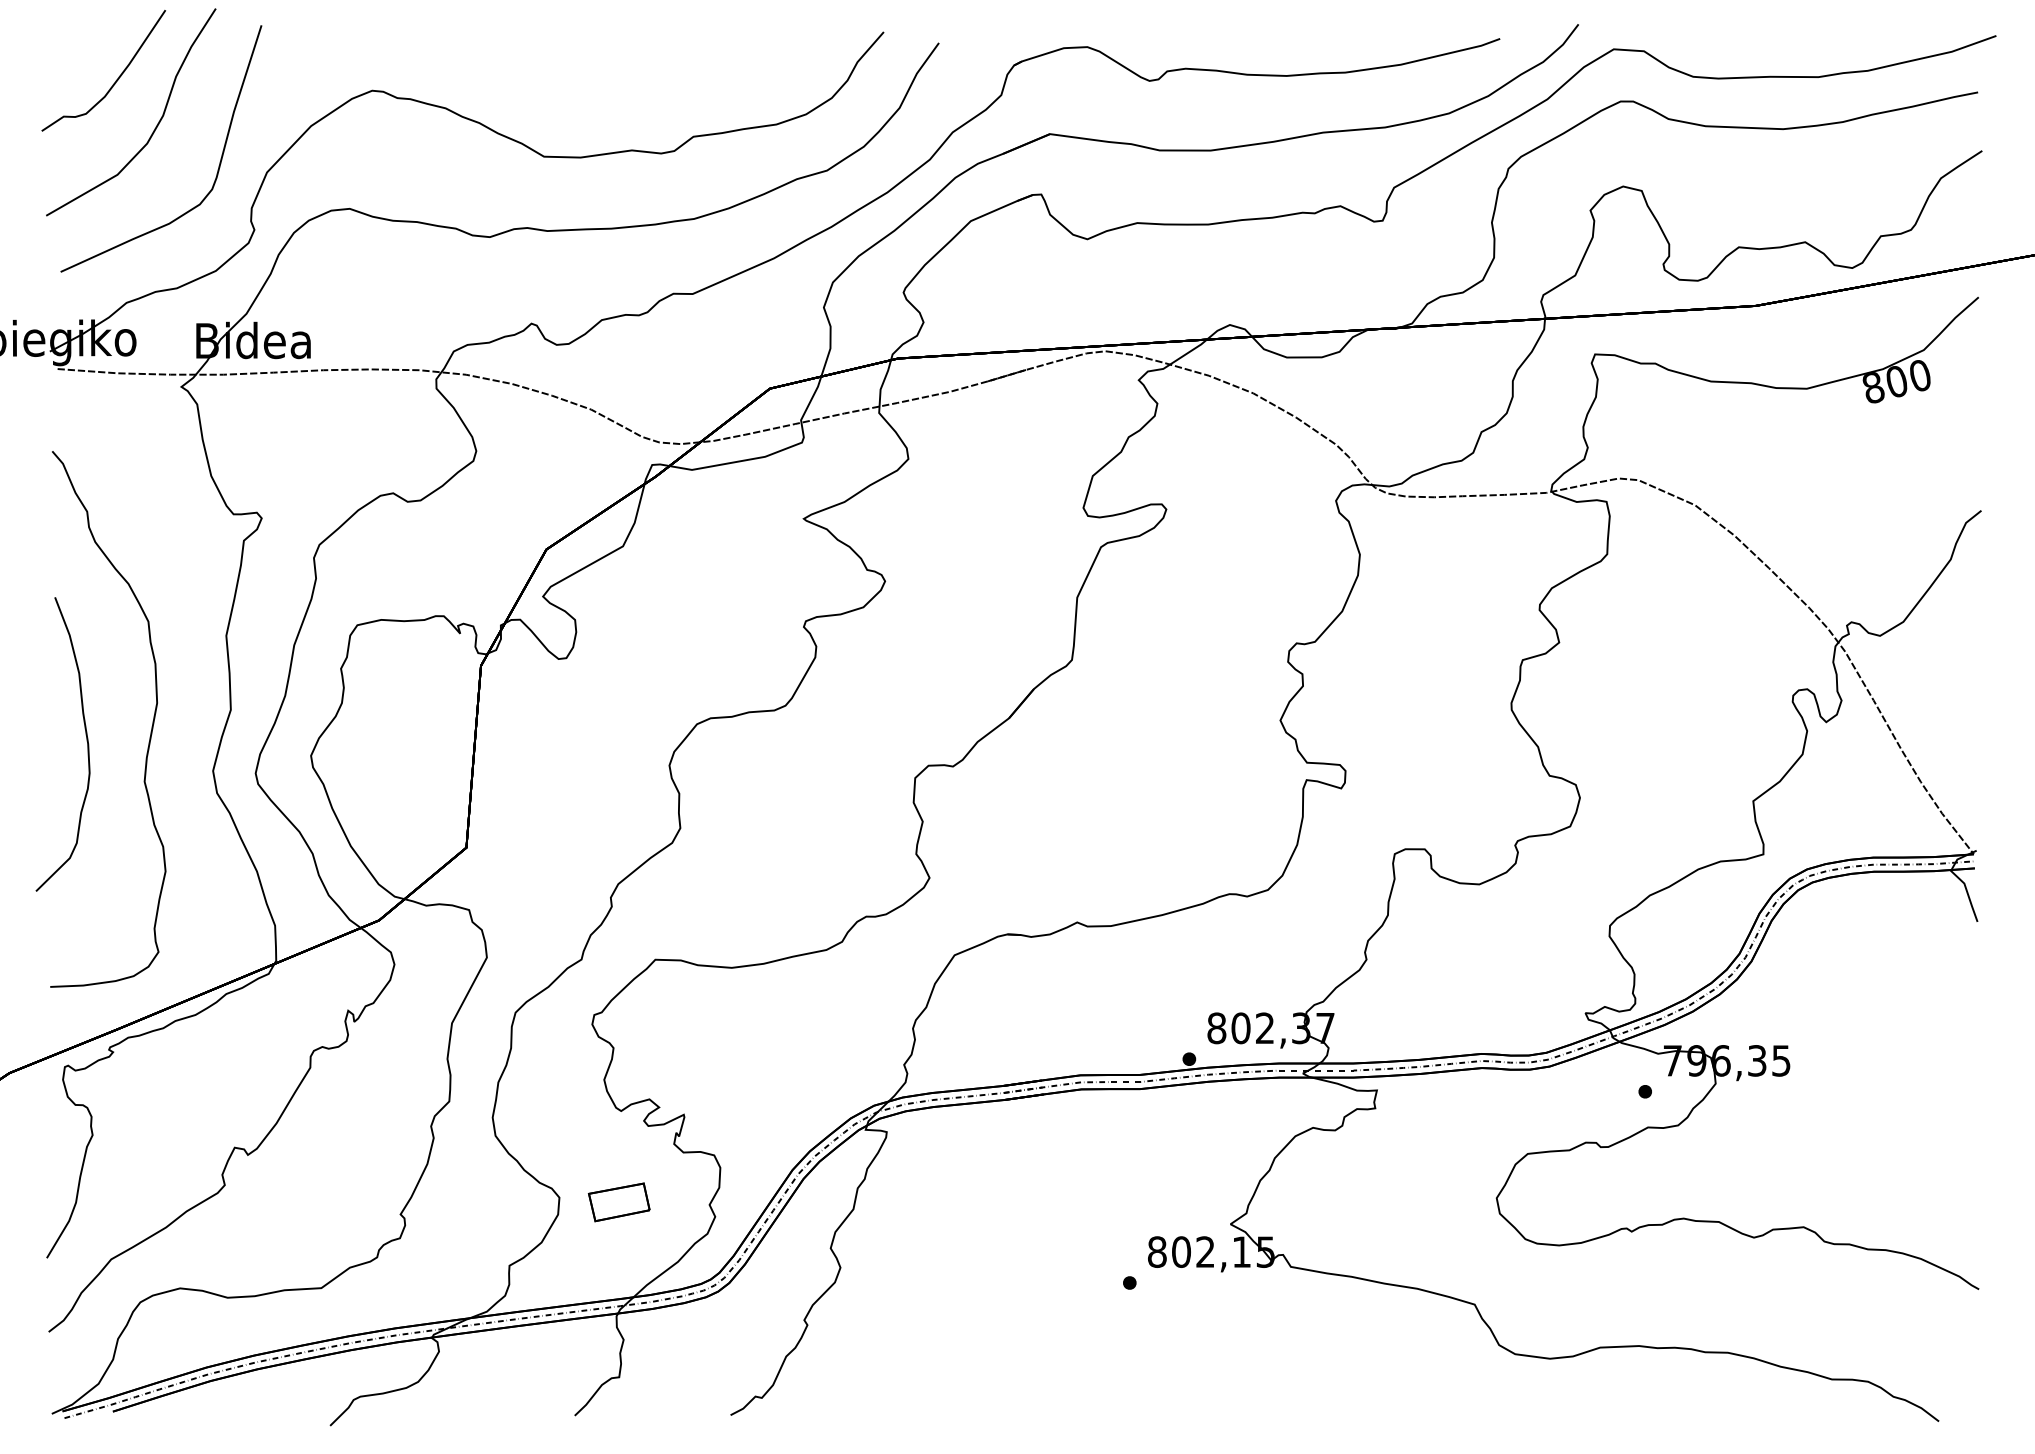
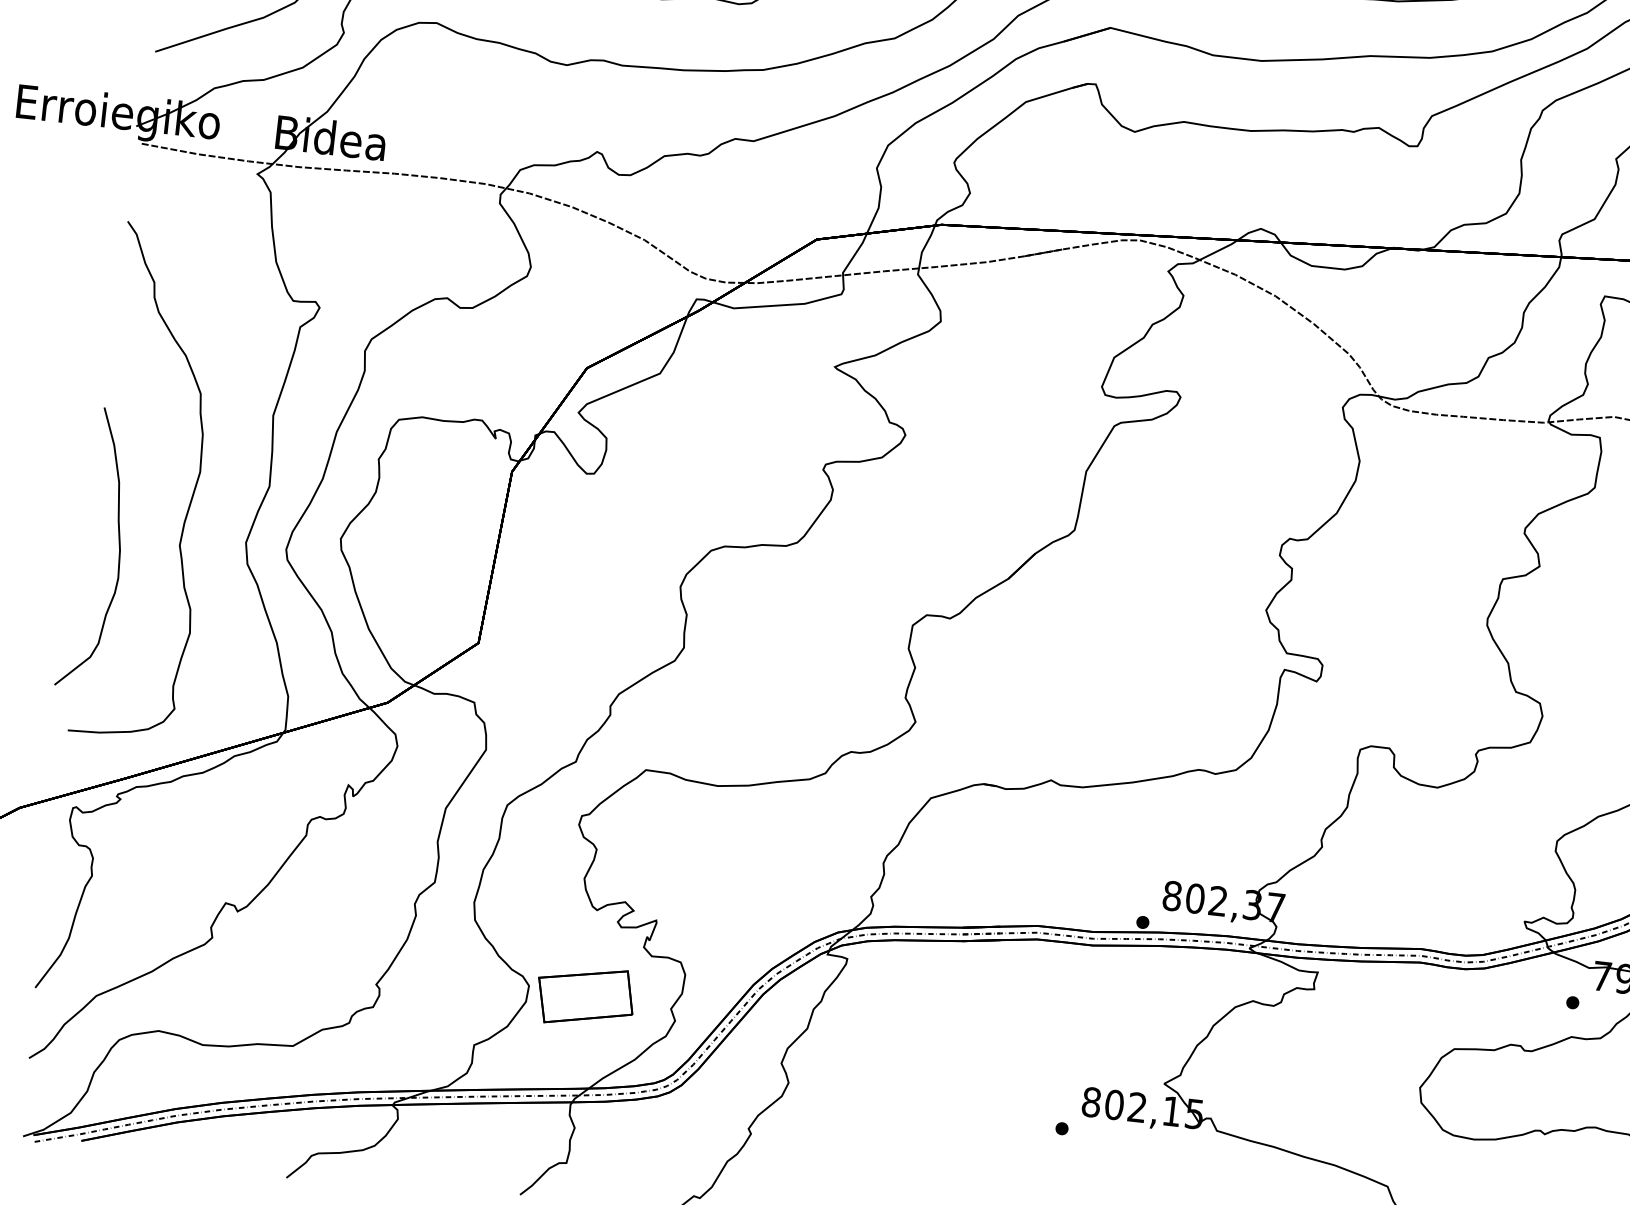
curve: (86, 741) -> (118, 547), moved
part: (618, 1202) -> (584, 996), size x1.67

